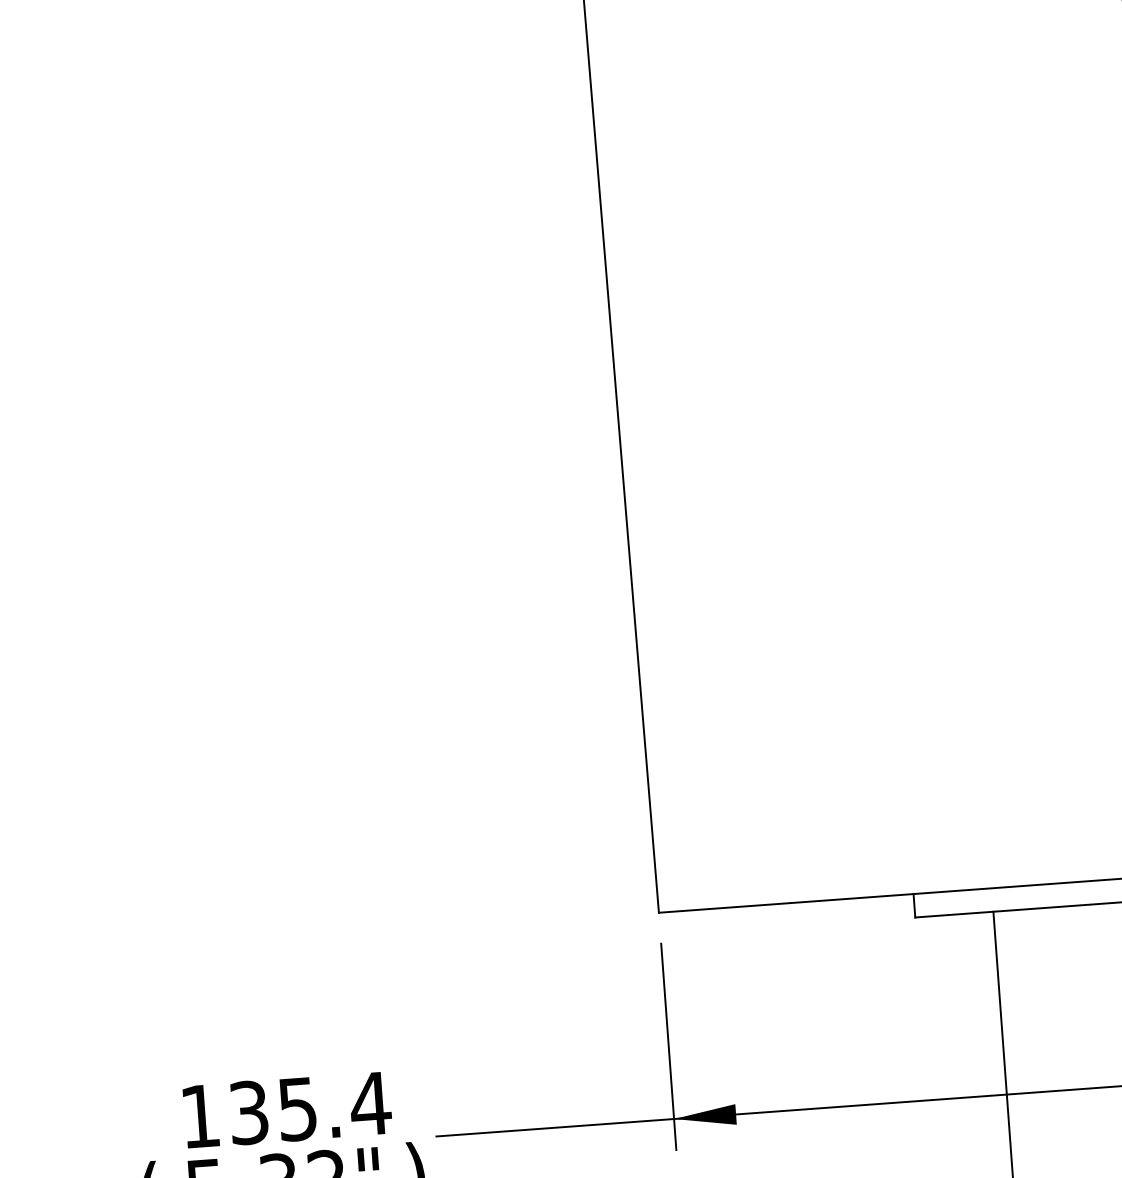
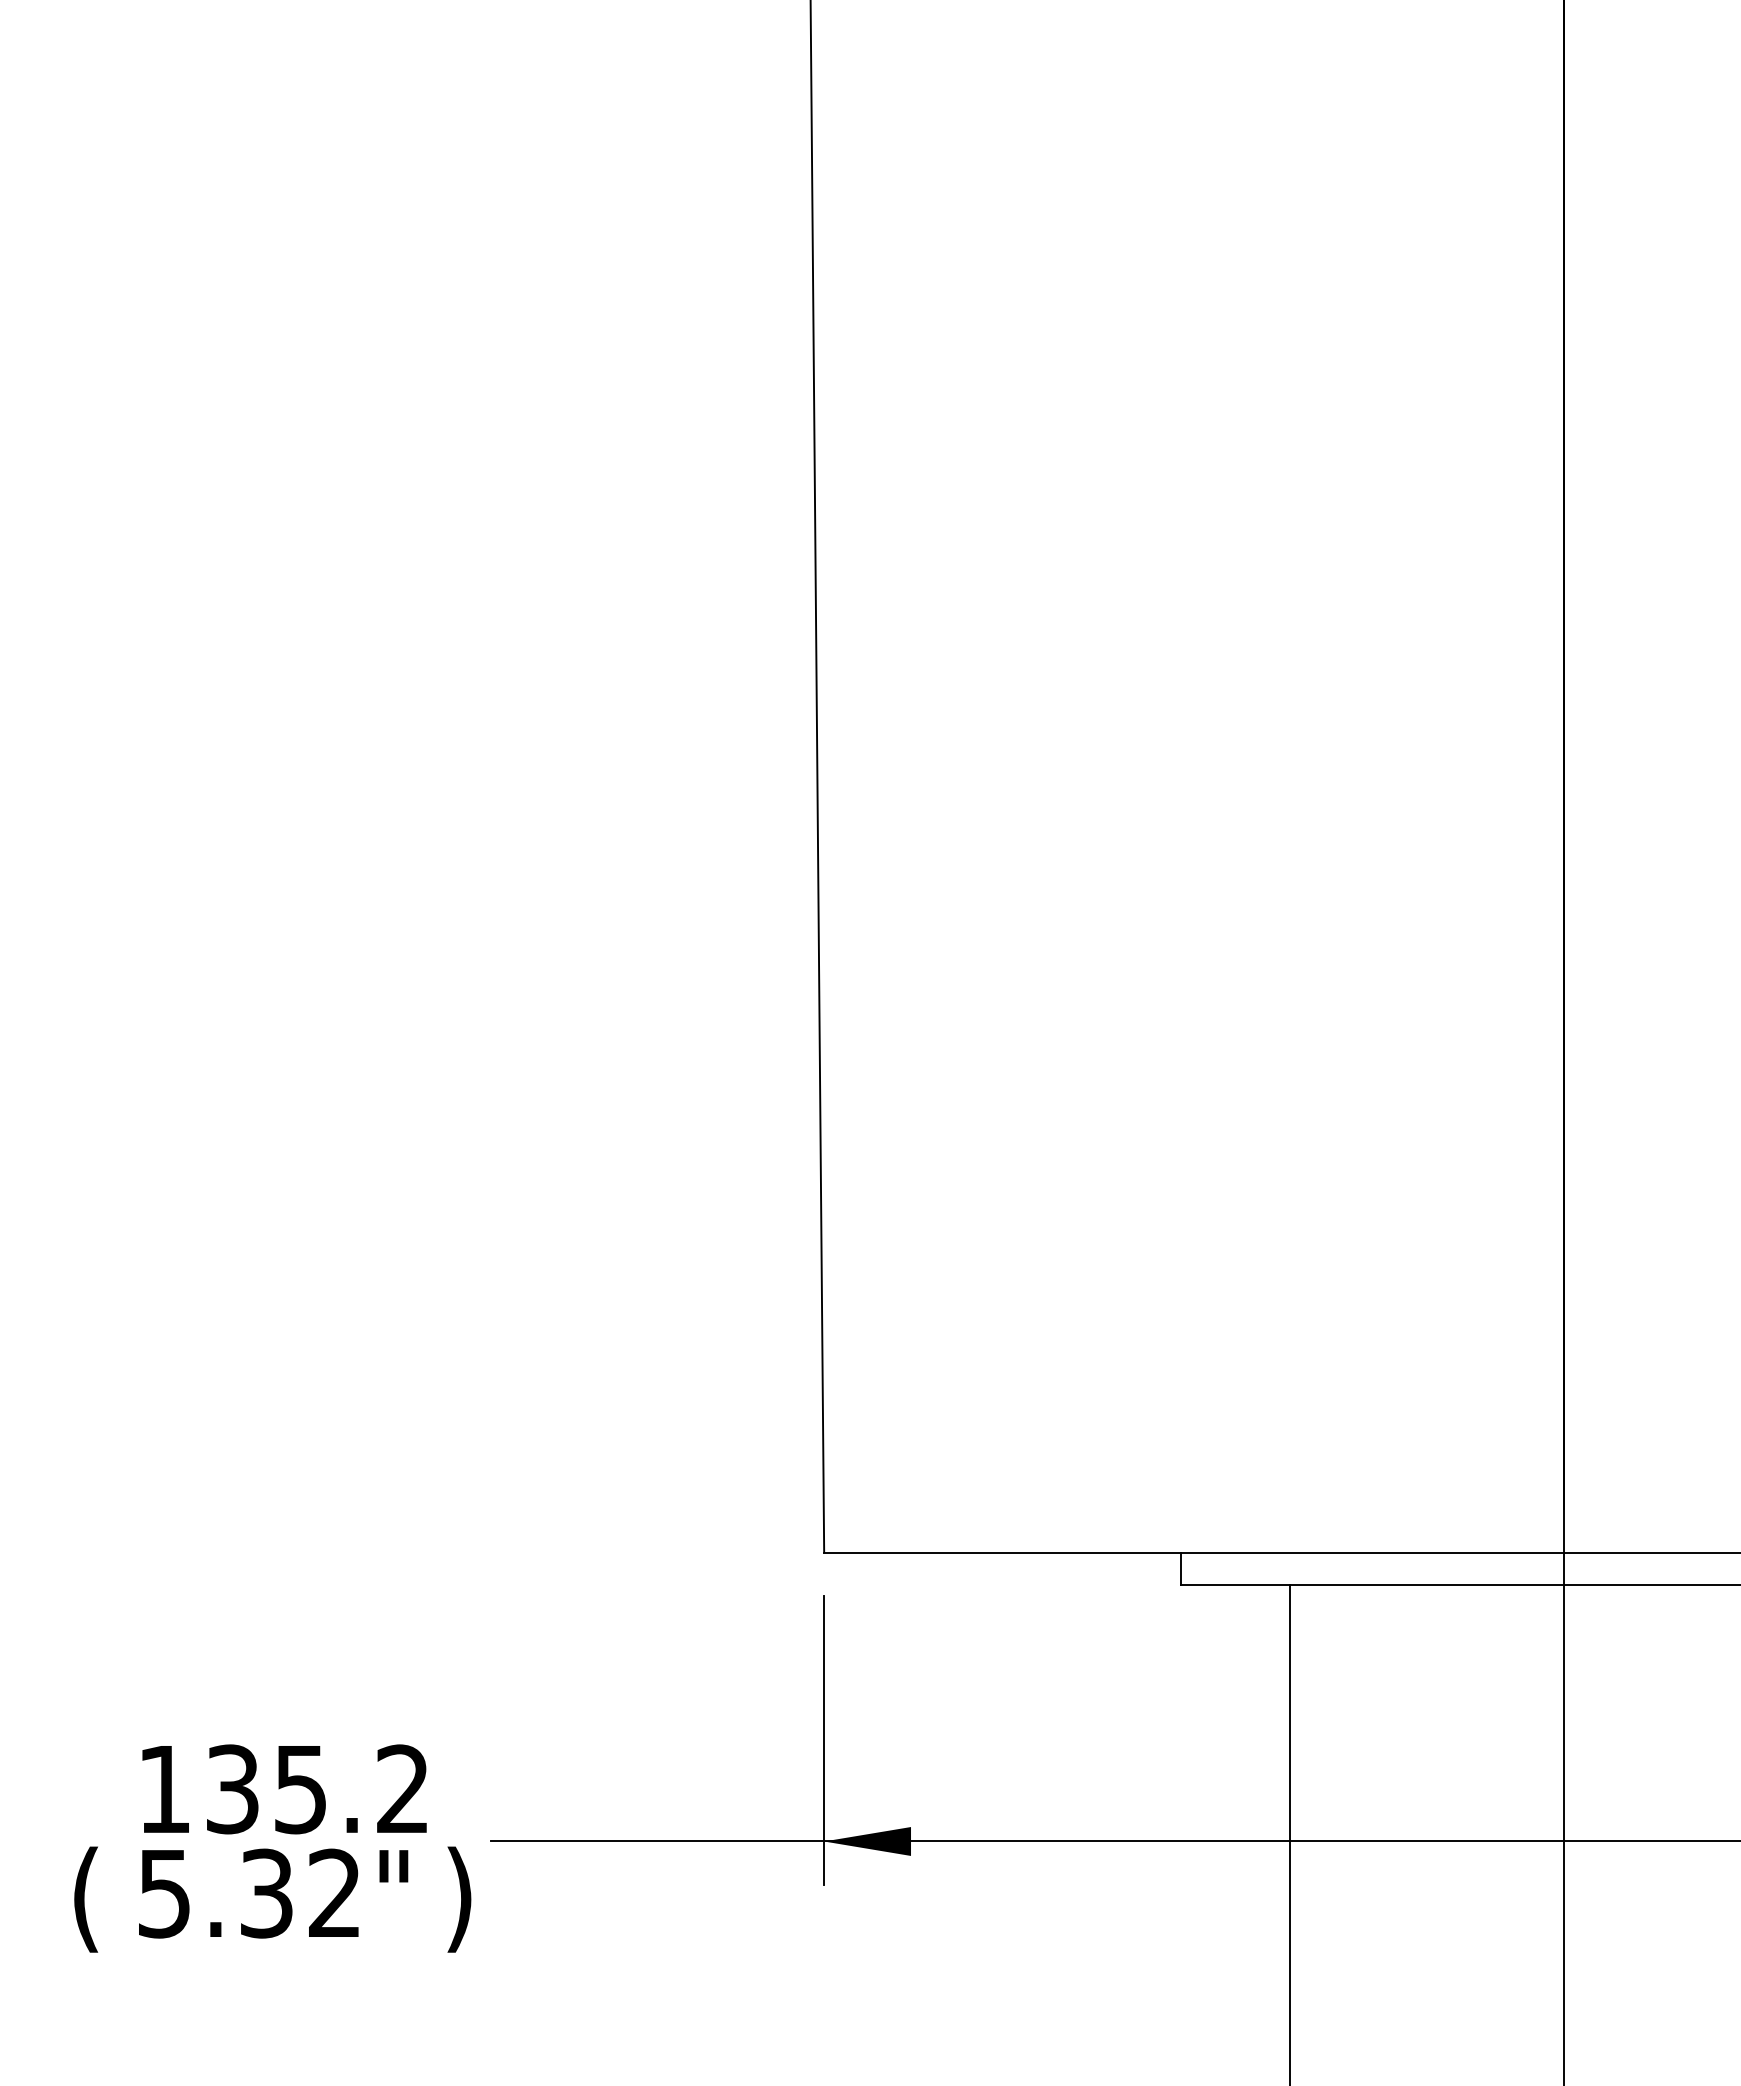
text: (370, 1103) -> (402, 1788), 135.4 -> 135.2

